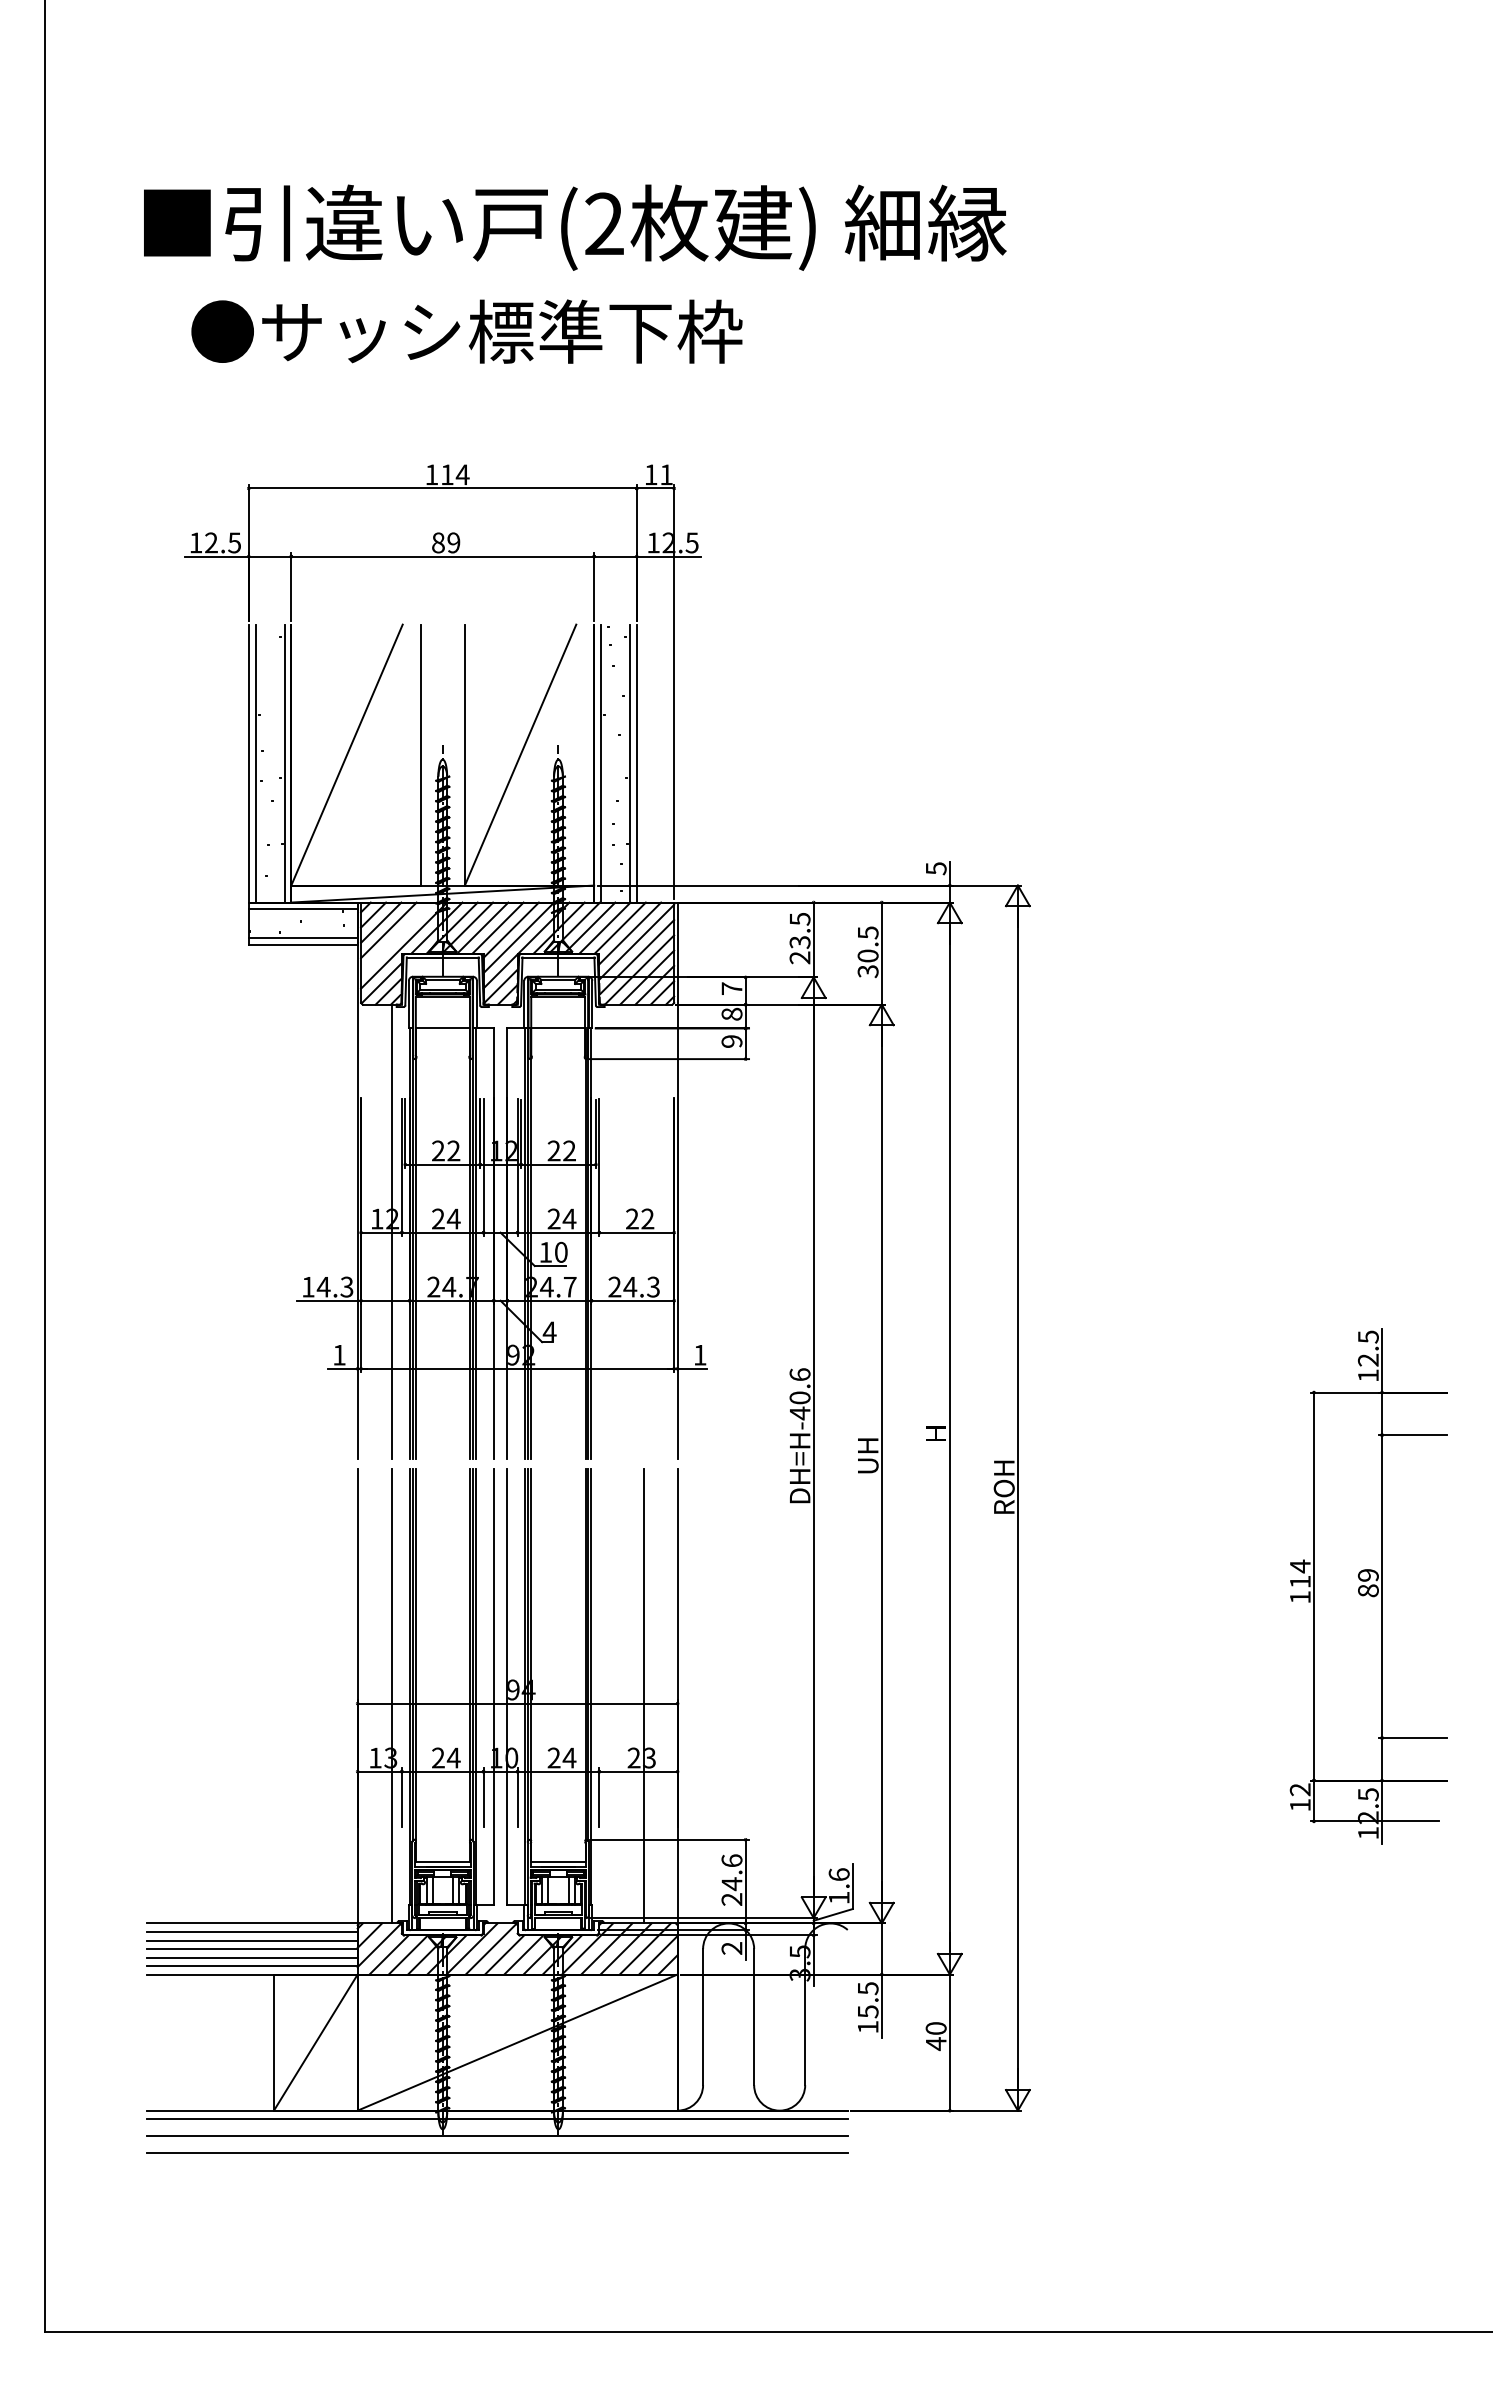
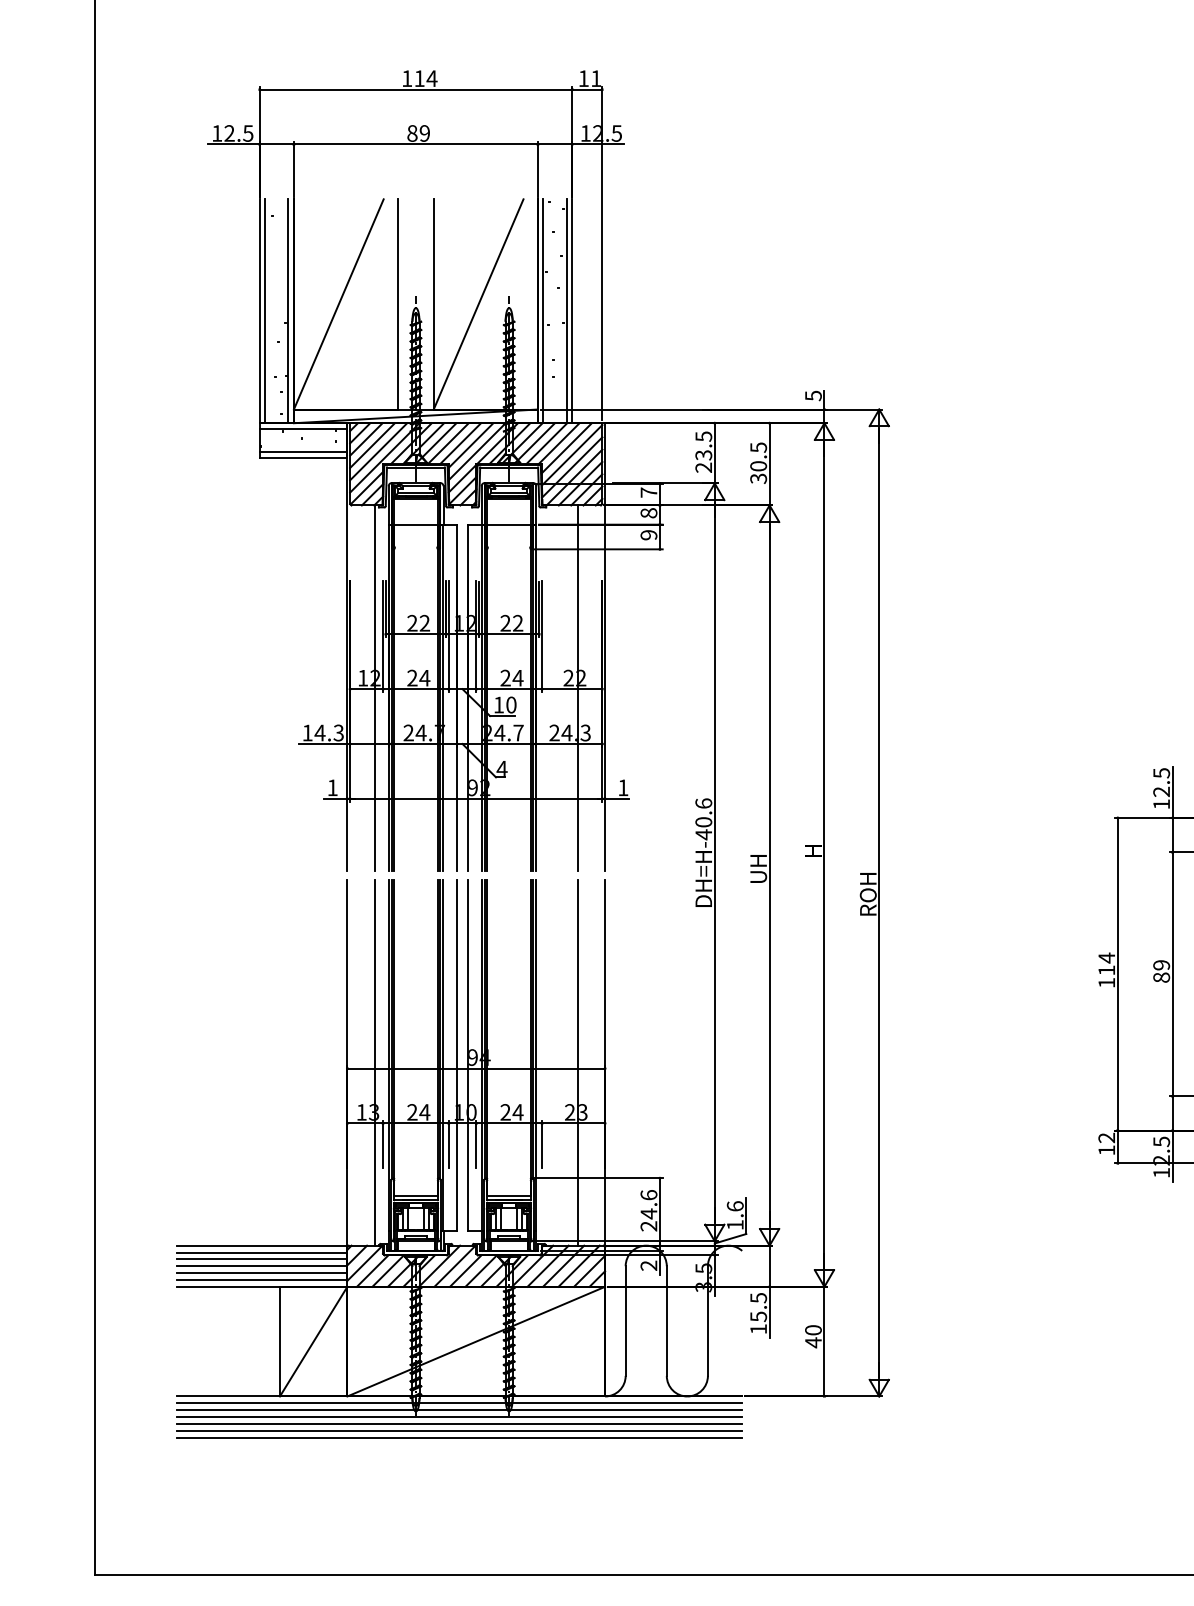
line: (396, 937) -> (378, 451), added
line: (643, 1231) -> (577, 688), added
line: (496, 2127) -> (459, 1410), added
line: (496, 2144) -> (459, 1423), added
line: (497, 2161) -> (460, 1437), added

